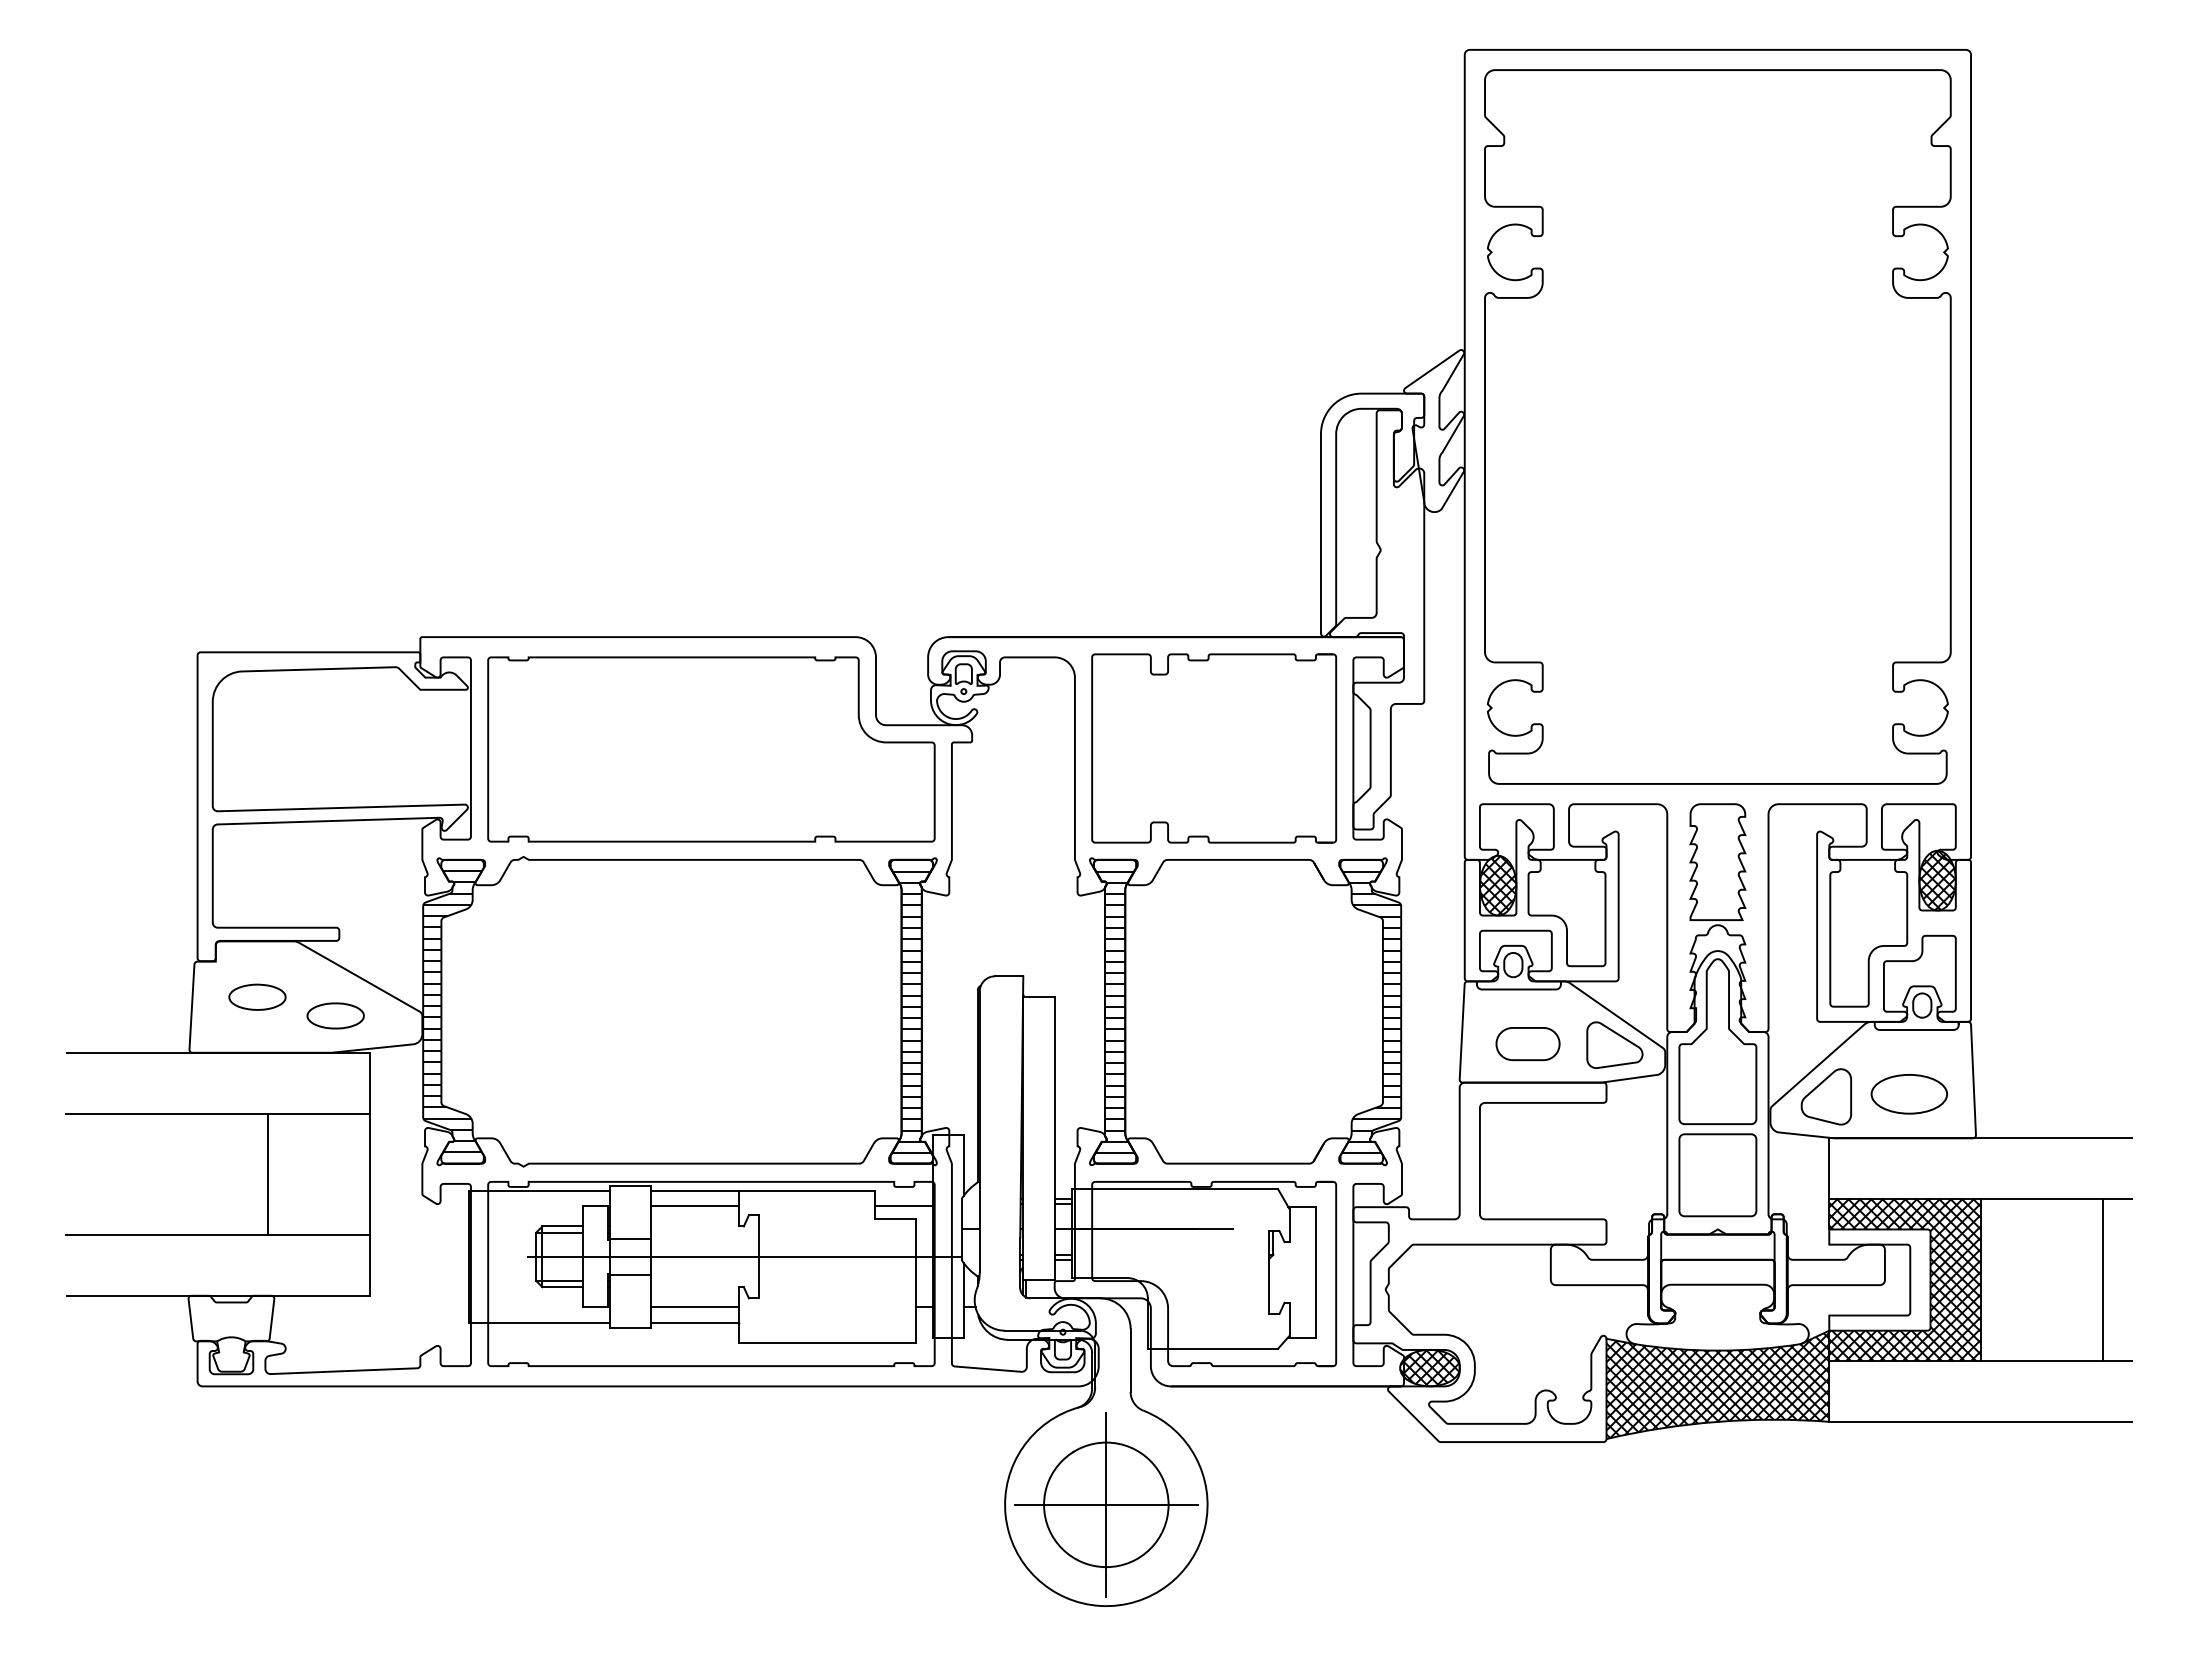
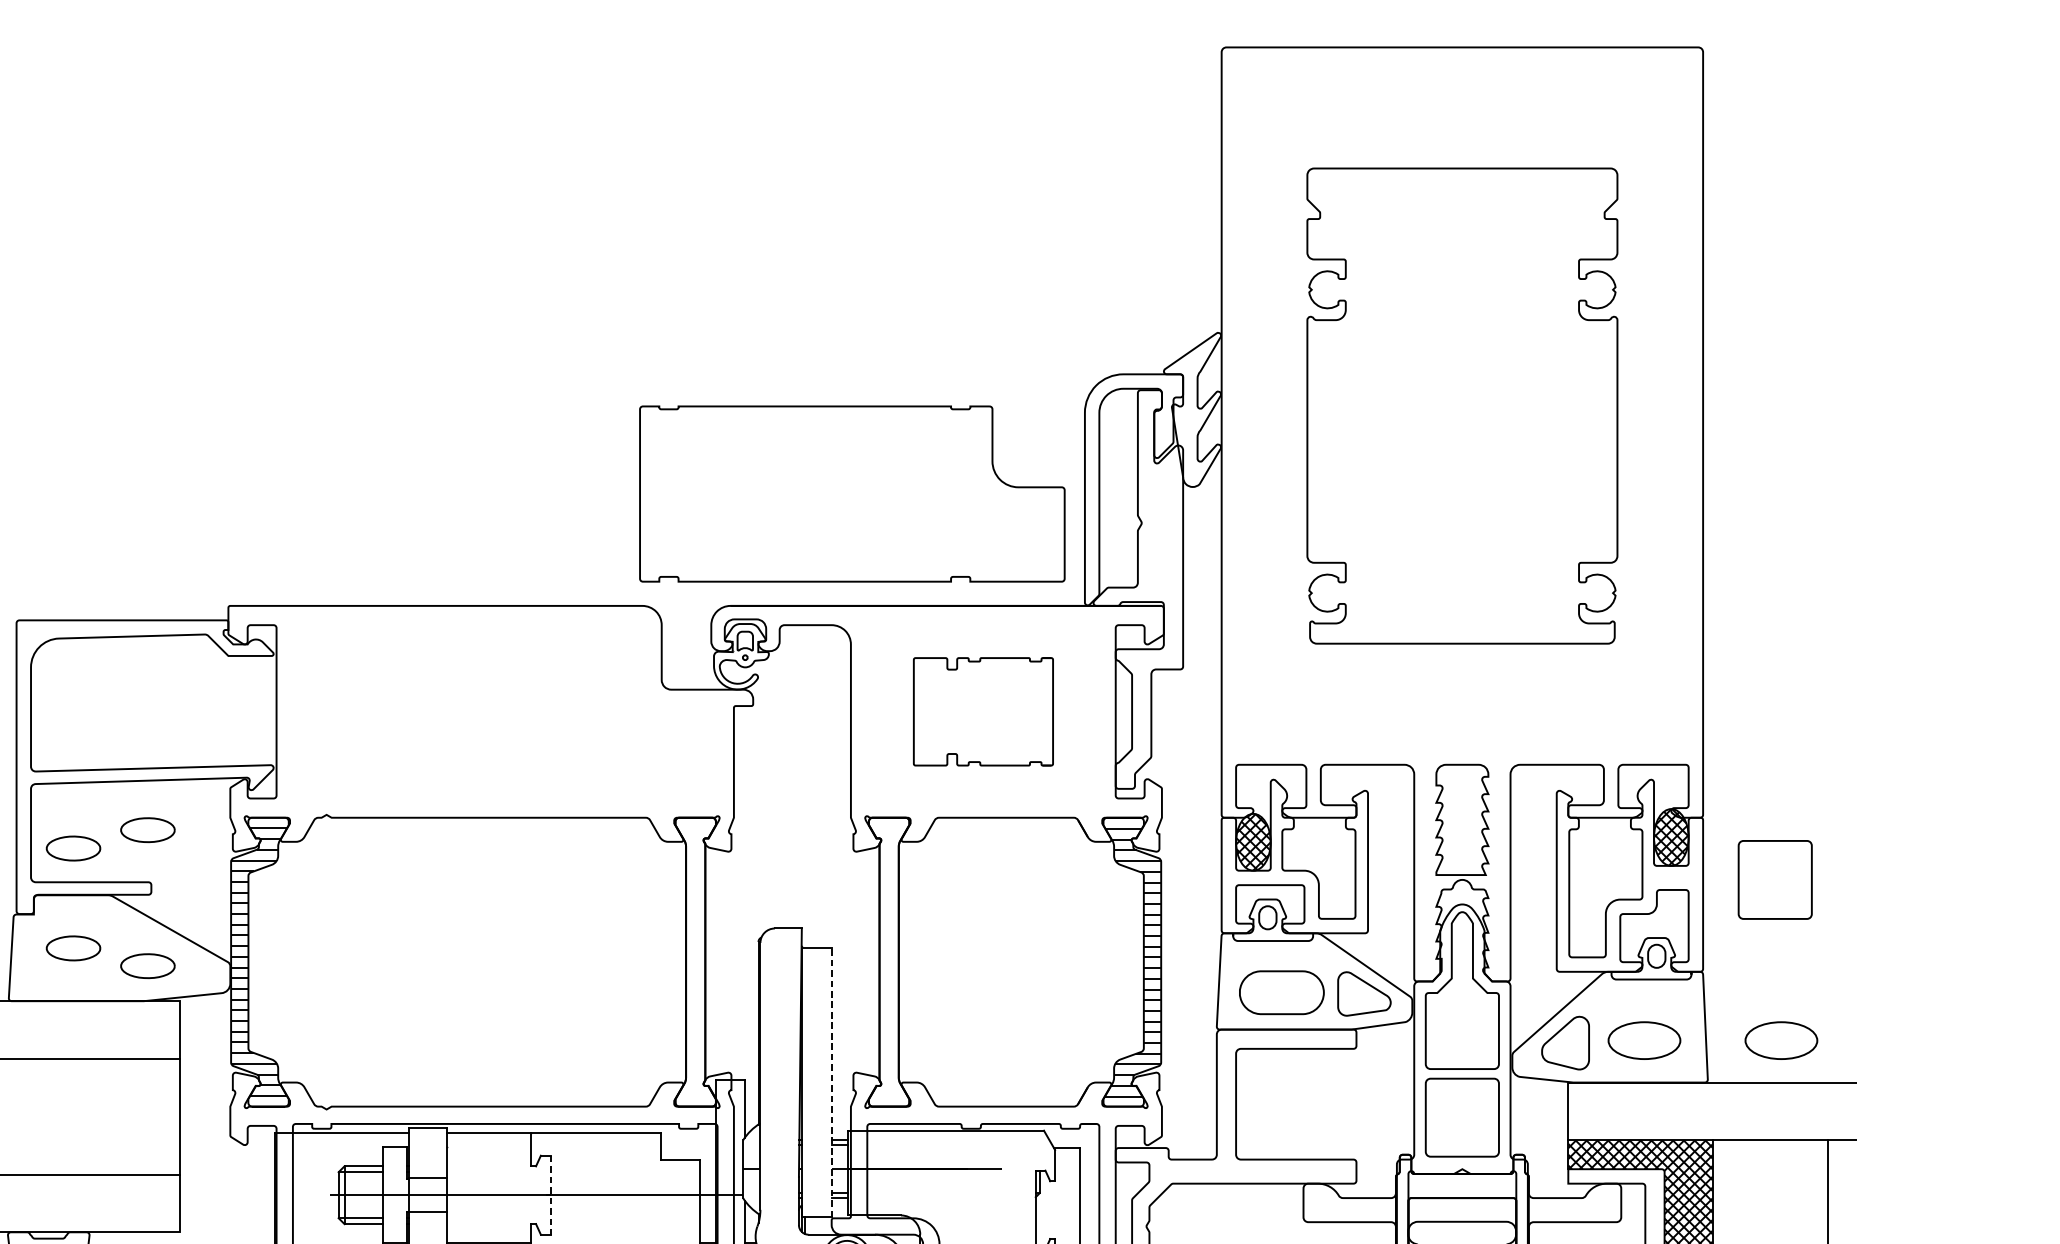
part: (1717, 426) -> (1462, 405), size x0.7
part: (1214, 748) -> (983, 711), size x0.6
part: (711, 749) -> (852, 494), moved
part: (335, 872) -> (147, 829), added
part: (257, 891) -> (73, 847), added
part: (2046, 925) -> (1774, 880), added
hatch: (911, 1006) -> (695, 957), removed
hatch: (1114, 1006) -> (888, 957), removed
part: (1527, 1044) -> (1281, 993), size x1.4
part: (2052, 1094) -> (1780, 1040), added
line: (1054, 1138) -> (831, 1082), solid -> dashed
line: (268, 1174) -> (84, 1116), removed
line: (694, 1206) -> (489, 1147), removed
line: (904, 1206) -> (688, 1147), removed
line: (759, 1256) -> (550, 1194), solid -> dashed

